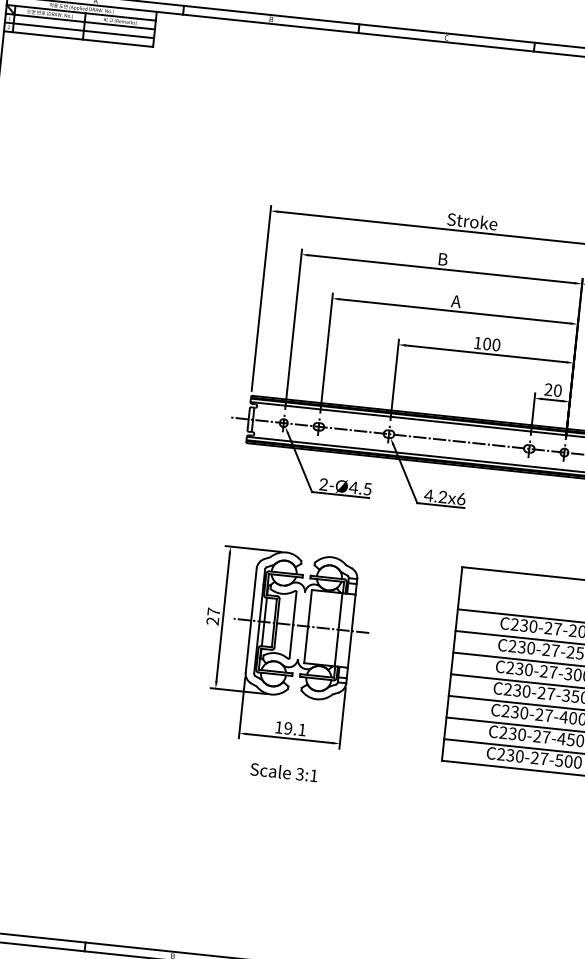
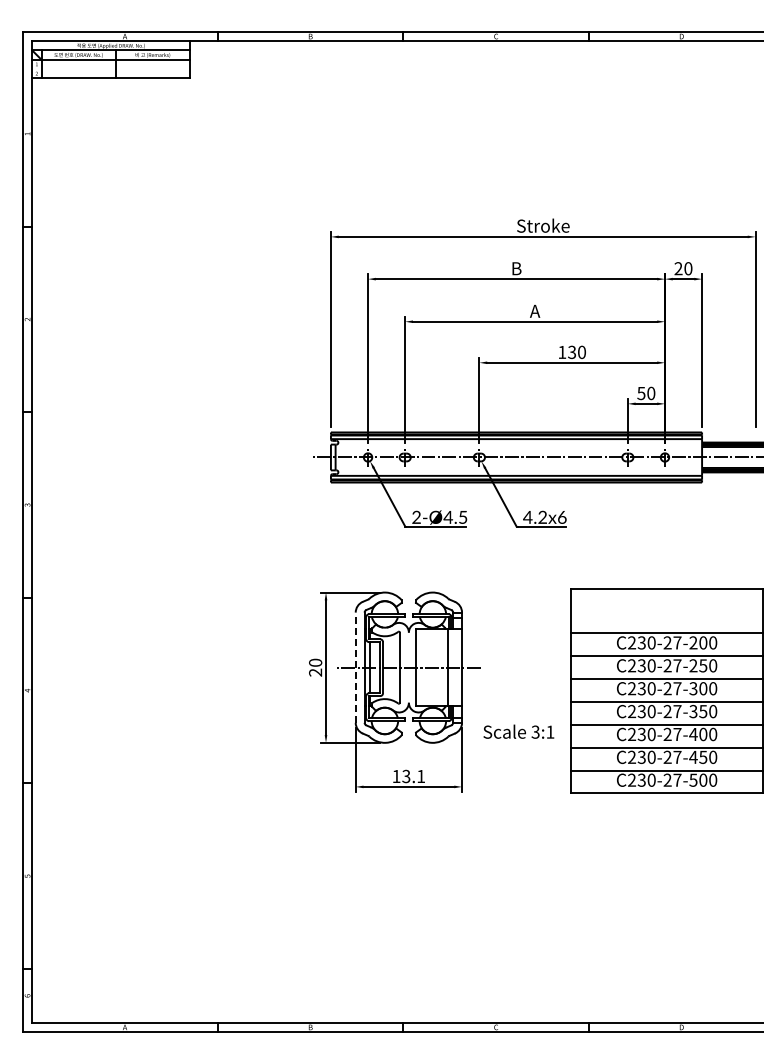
line: (78, 30) -> (110, 69), removed
text: (487, 344) -> (572, 352), 100 -> 130
text: (548, 389) -> (641, 393), 20 -> 50
text: (213, 611) -> (315, 662), 27 -> 20
line: (251, 620) -> (355, 667), solid -> dashed
text: (288, 728) -> (406, 776), 19.1 -> 13.1
text: (283, 771) -> (518, 731), moved

